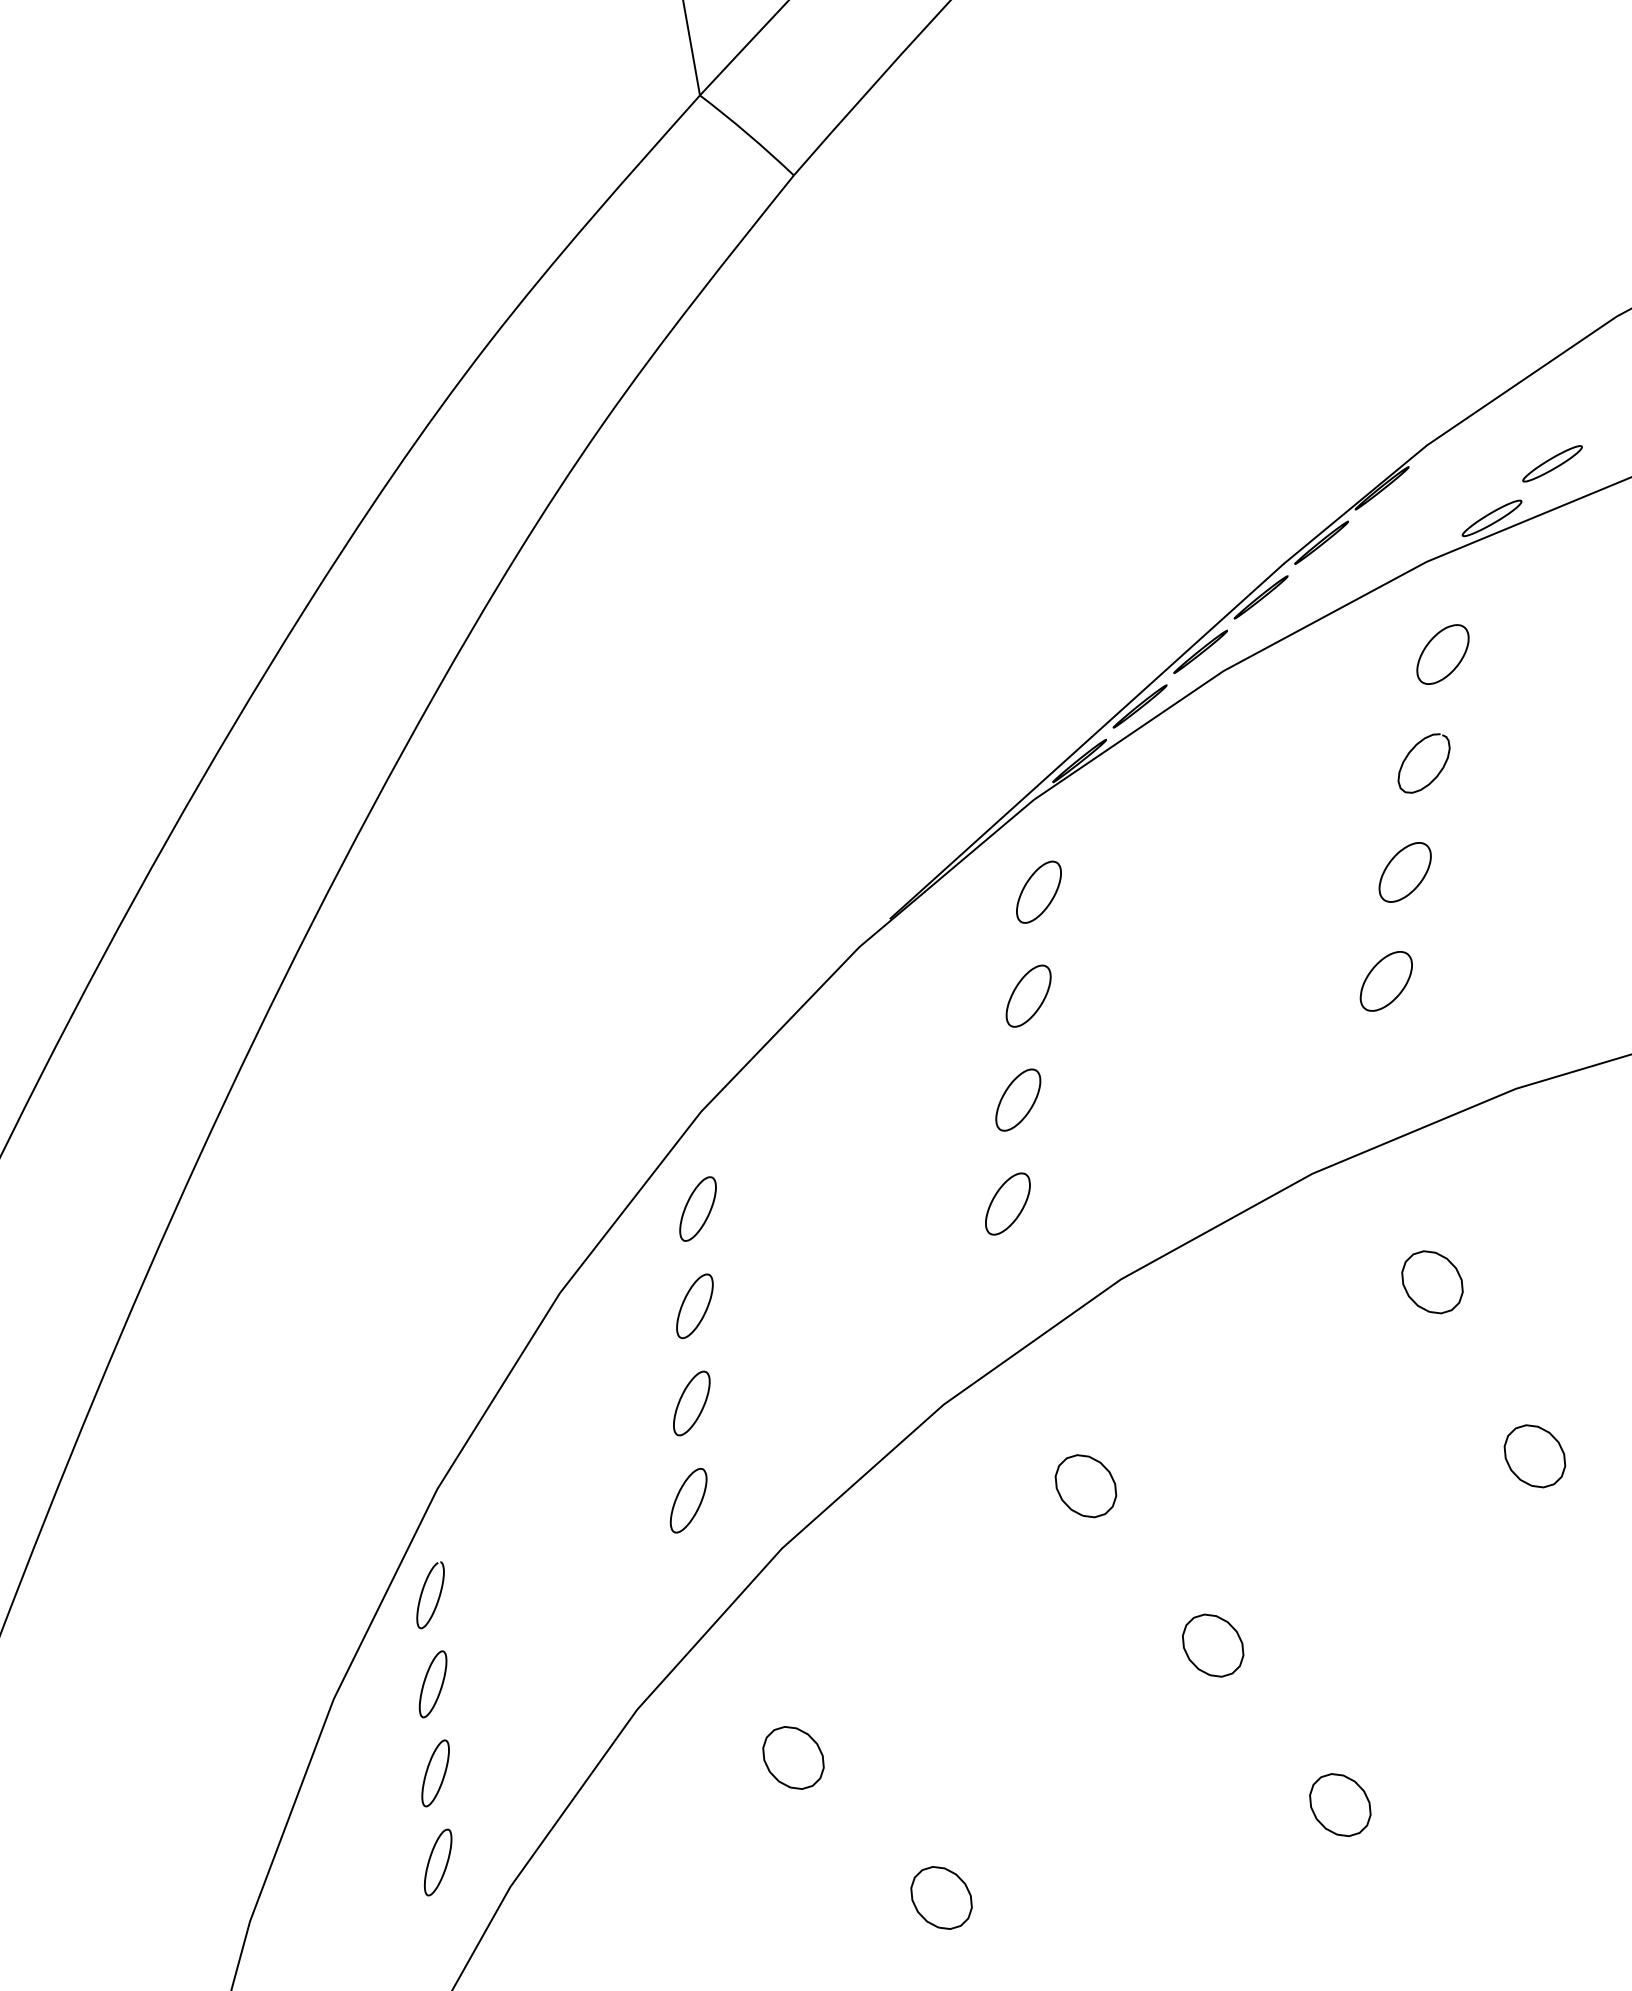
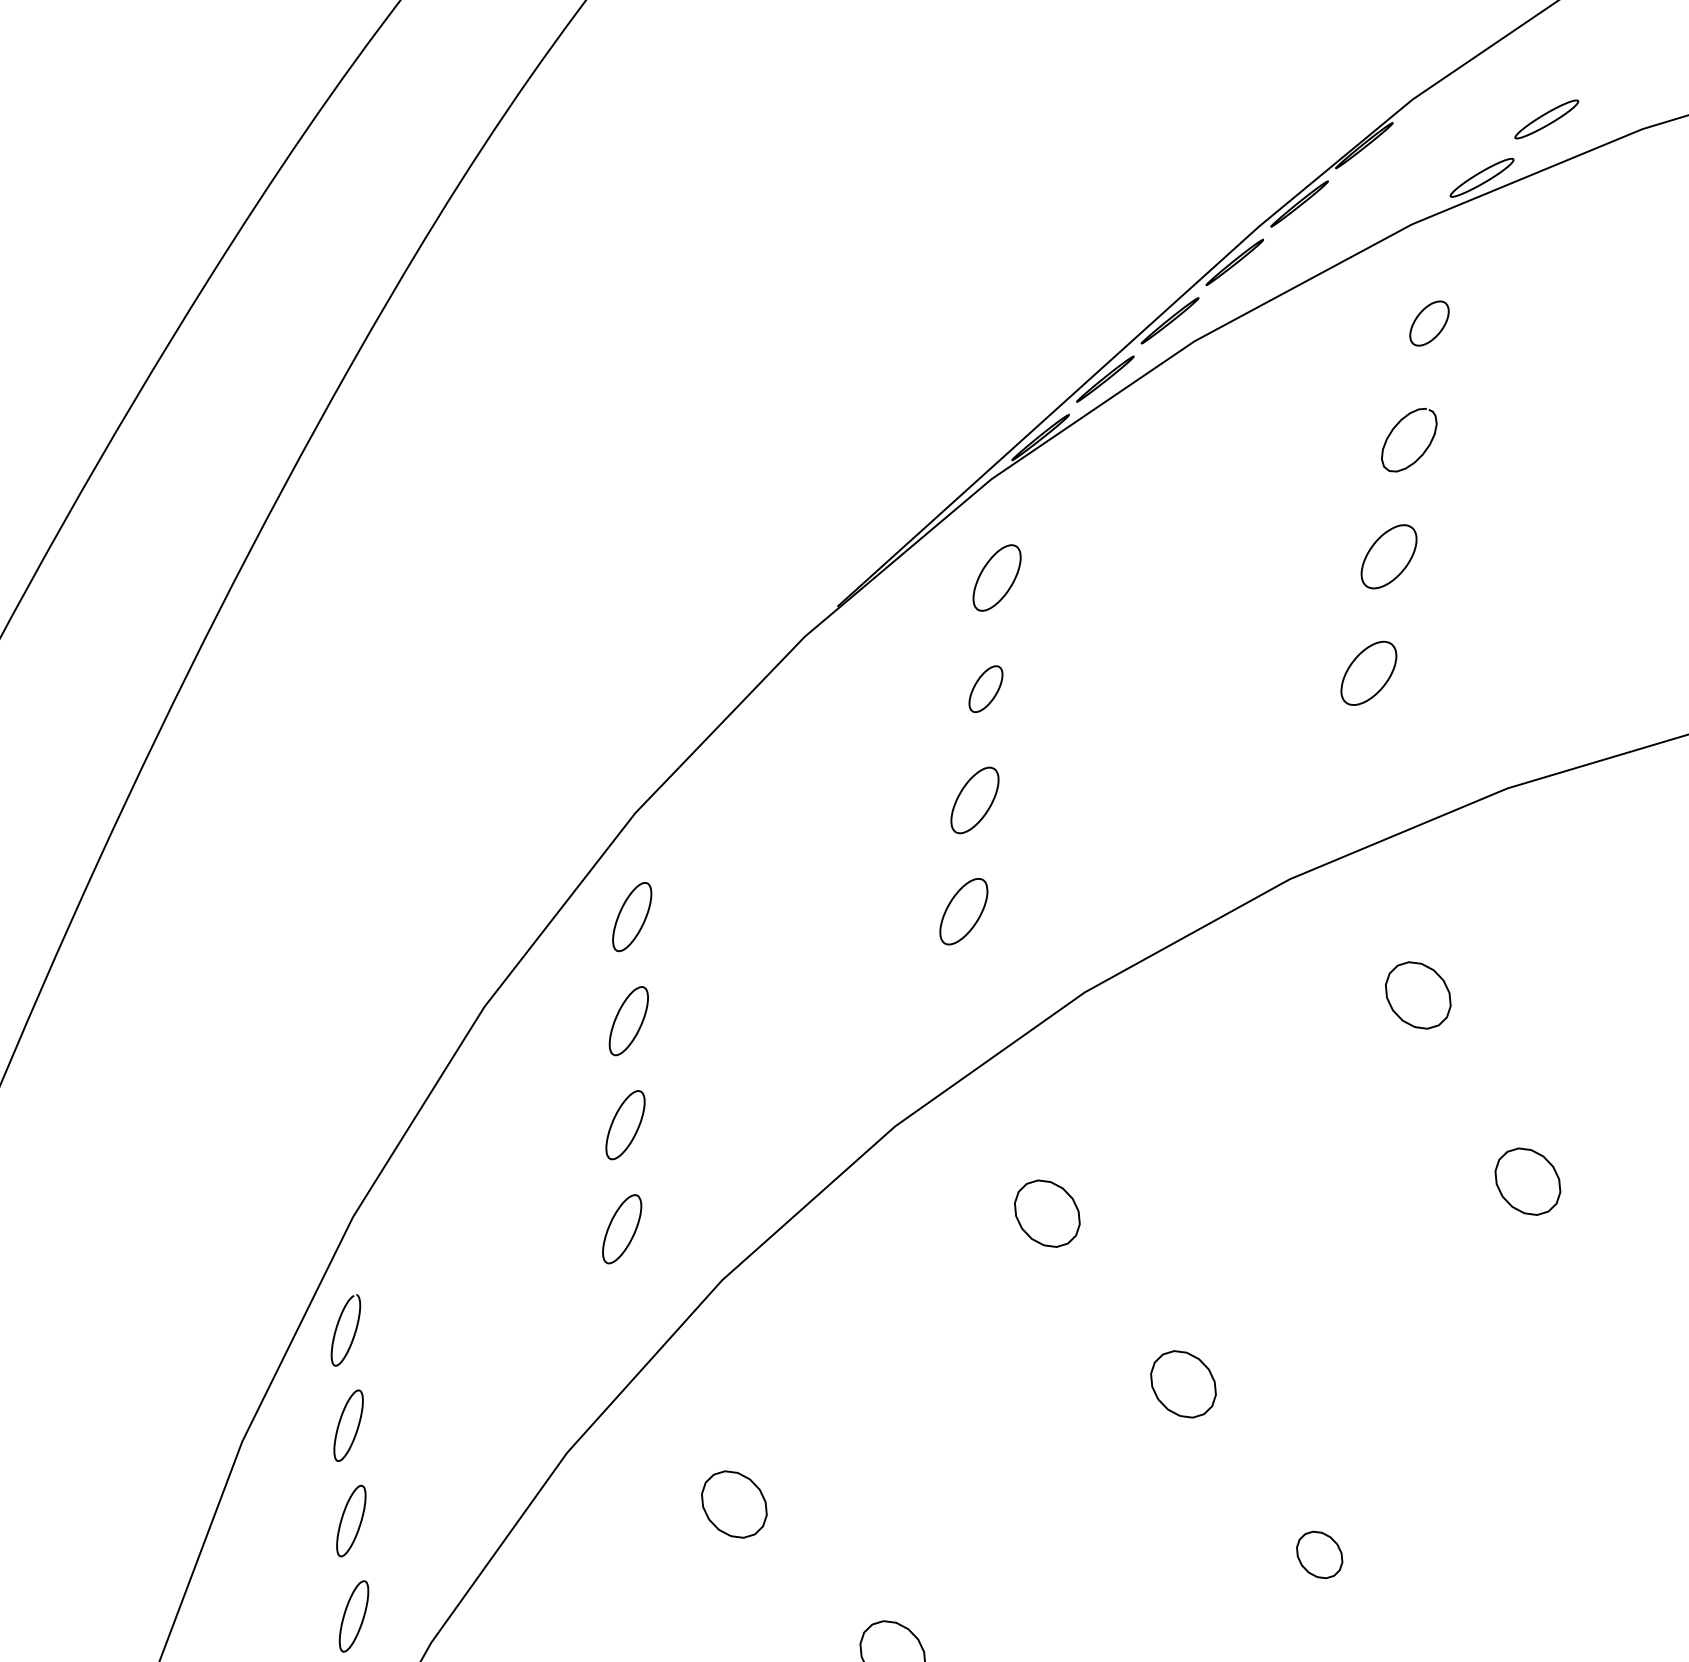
part: (1442, 654) -> (1428, 323), size x0.7
part: (1028, 995) -> (985, 688), size x0.7
part: (1340, 1804) -> (1319, 1554), size x0.7

